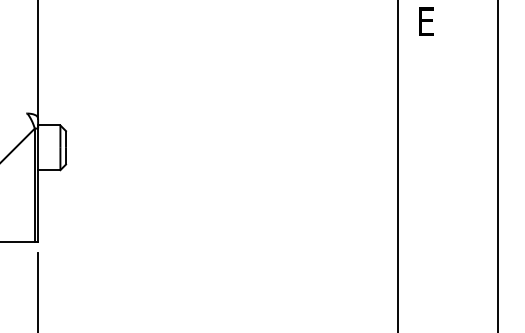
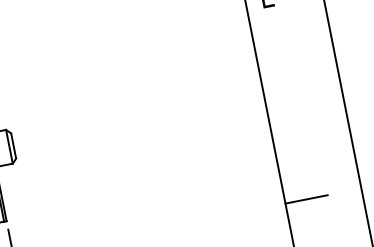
line: (425, 289) -> (306, 199), added

